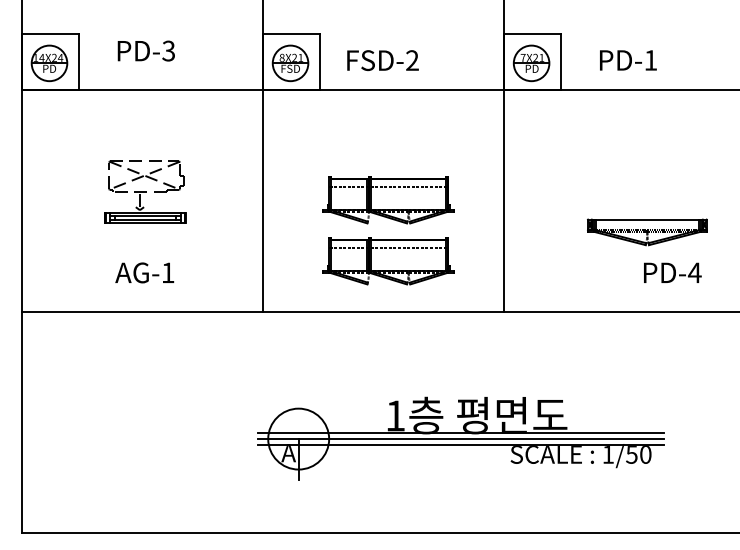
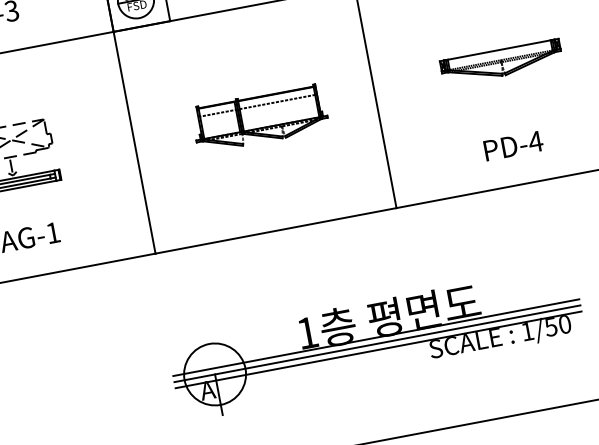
part: (647, 232) -> (501, 62), moved
part: (388, 261) -> (271, 179), removed
text: (672, 272) -> (513, 145), moved

